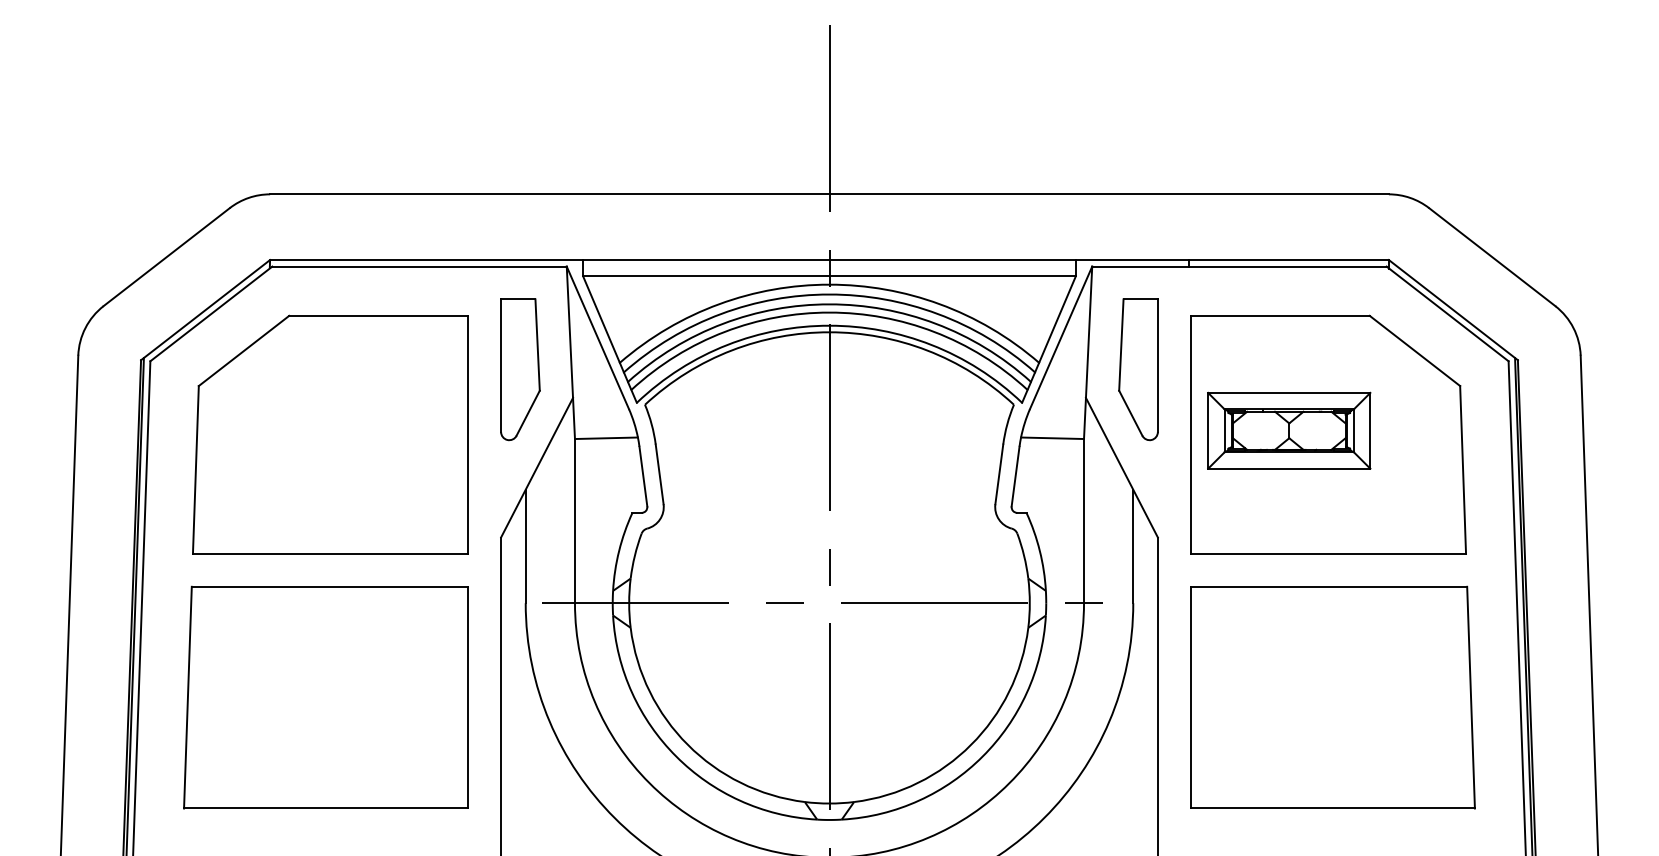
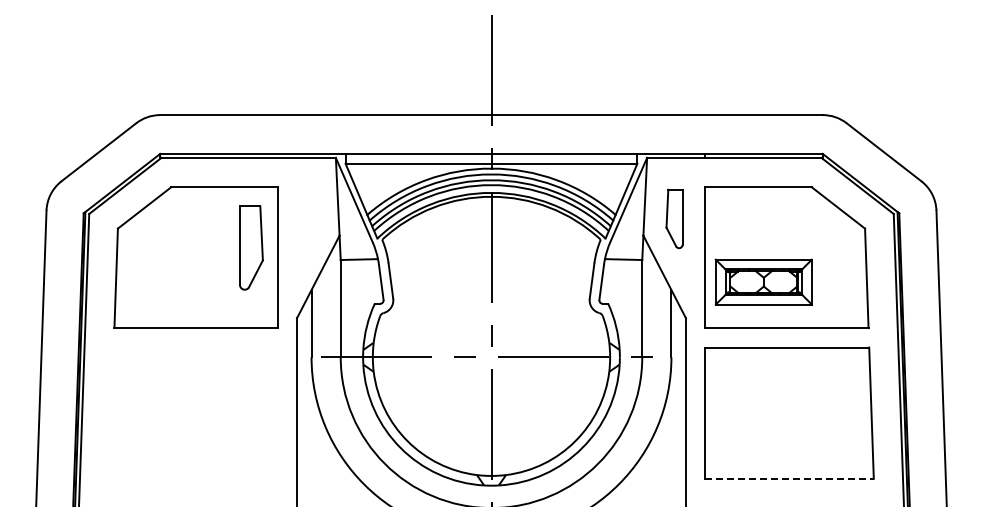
part: (520, 368) -> (251, 247), moved
part: (1138, 368) -> (674, 218), size x0.7
part: (1288, 429) -> (763, 281), moved
part: (326, 696) -> (193, 412), removed
line: (1334, 807) -> (790, 478), solid -> dashed

